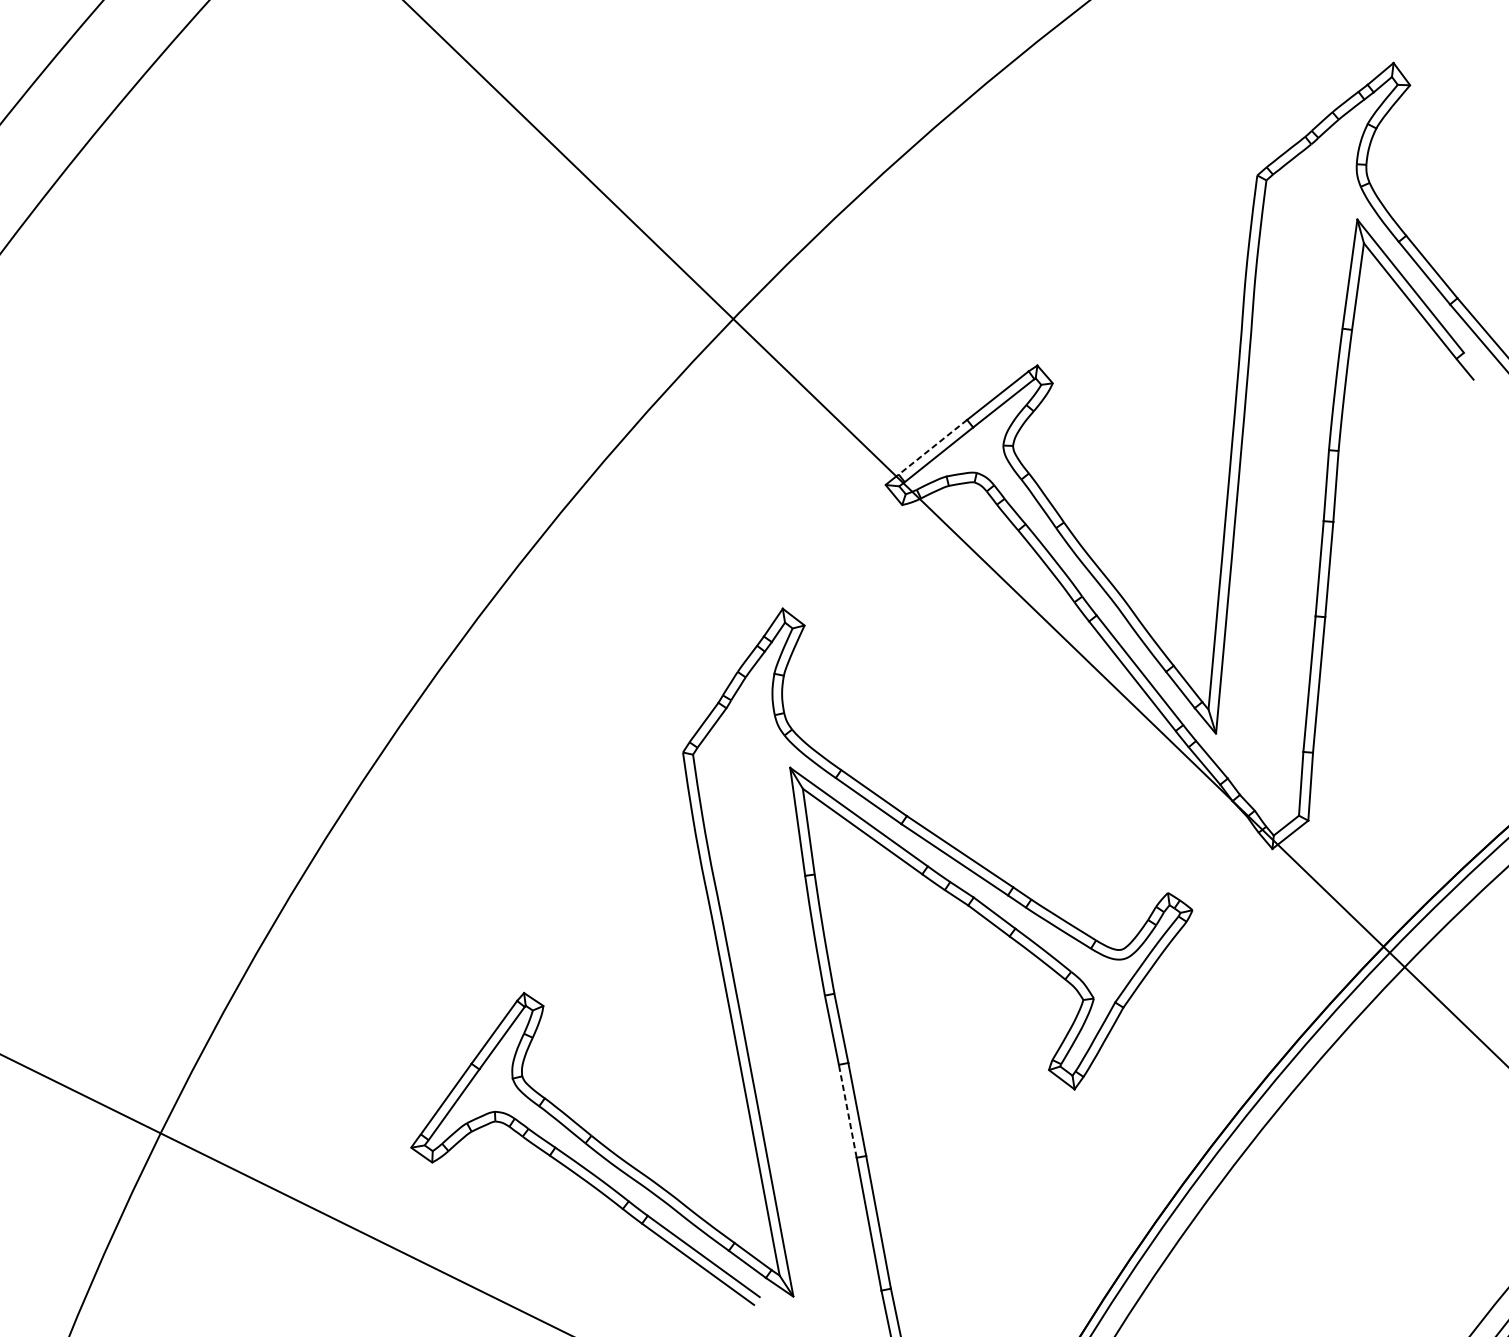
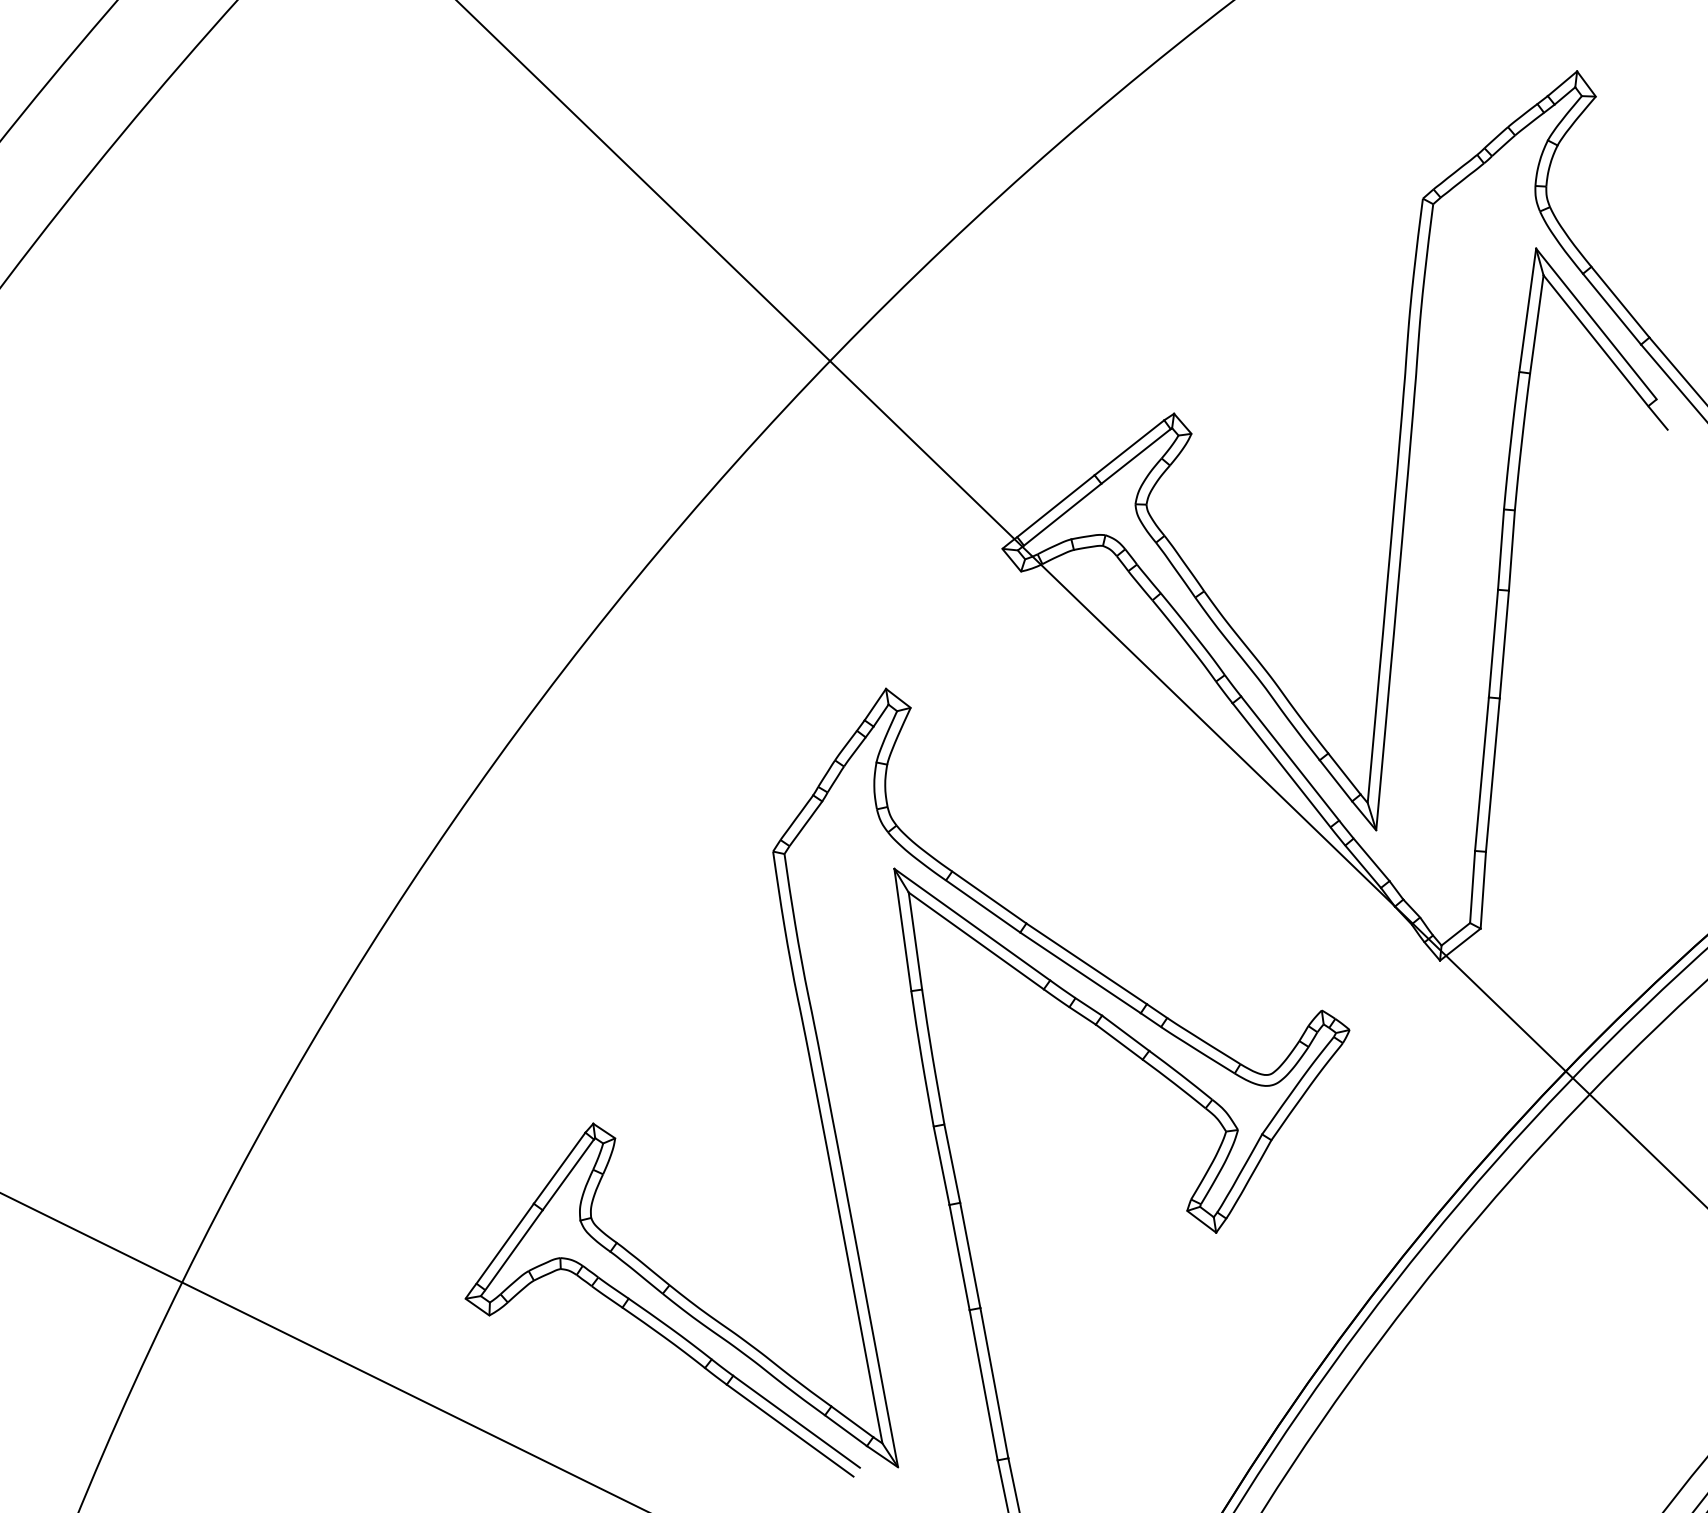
line: (932, 447) -> (1055, 506), dashed -> solid
line: (847, 1111) -> (959, 1257), dashed -> solid

